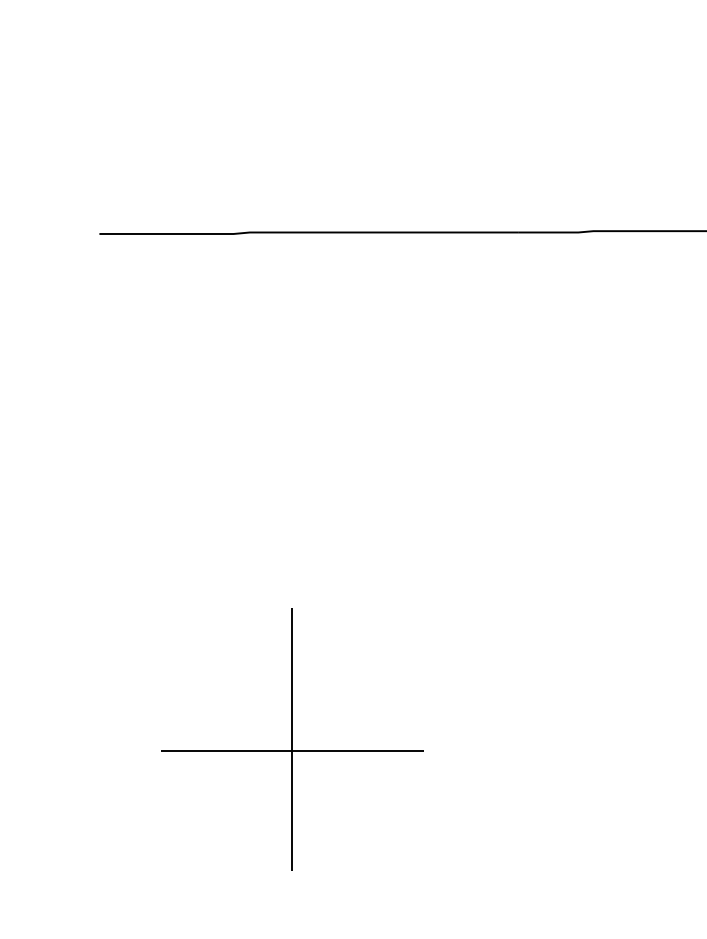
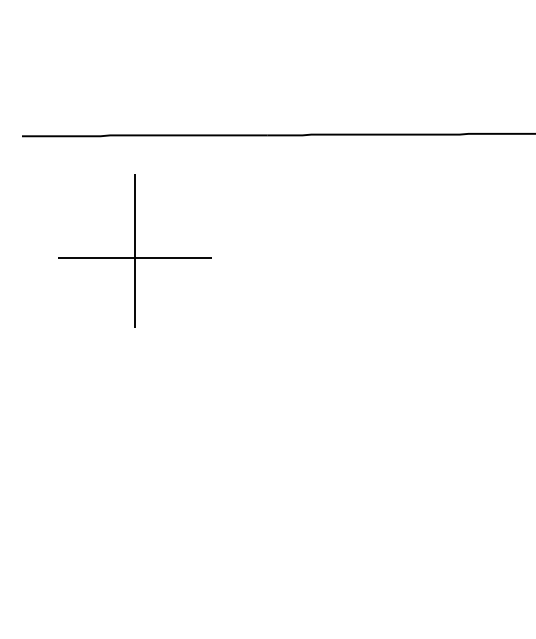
part: (291, 738) -> (134, 250), moved

